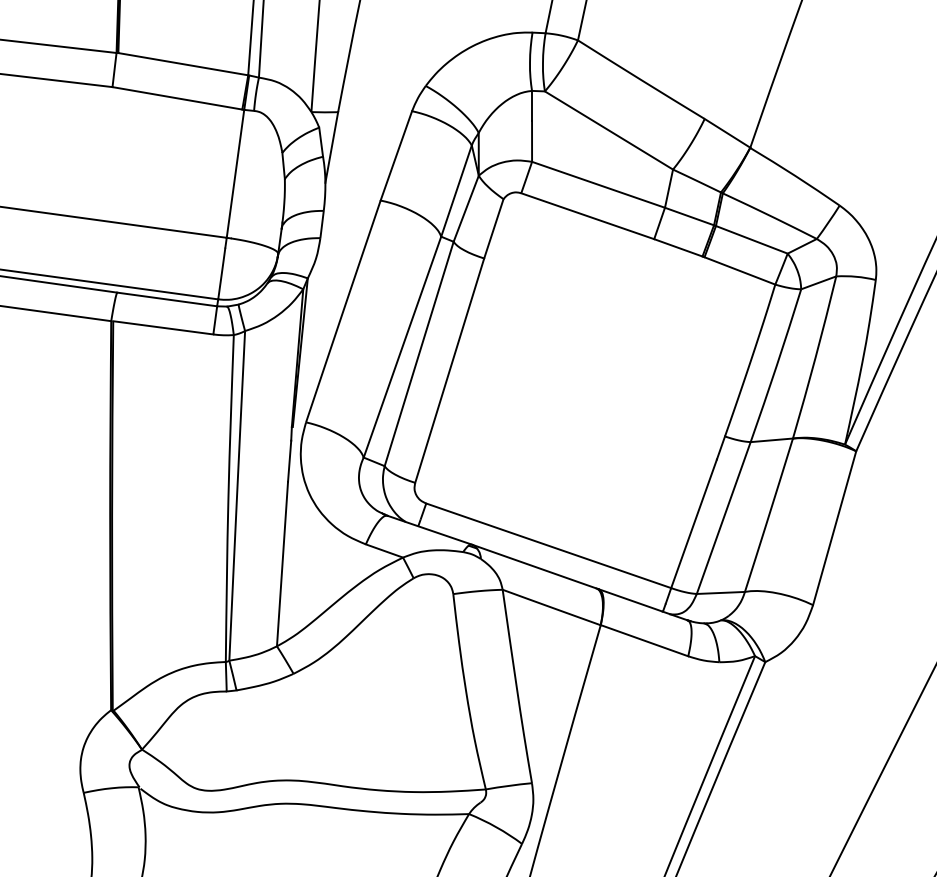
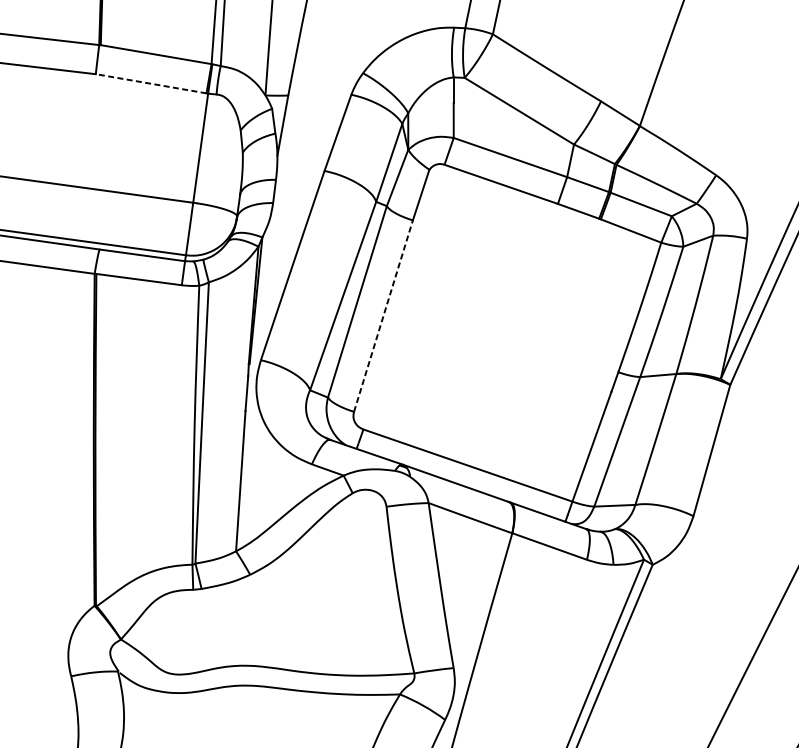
line: (177, 98) -> (151, 83), solid -> dashed
line: (449, 370) -> (383, 315), solid -> dashed

